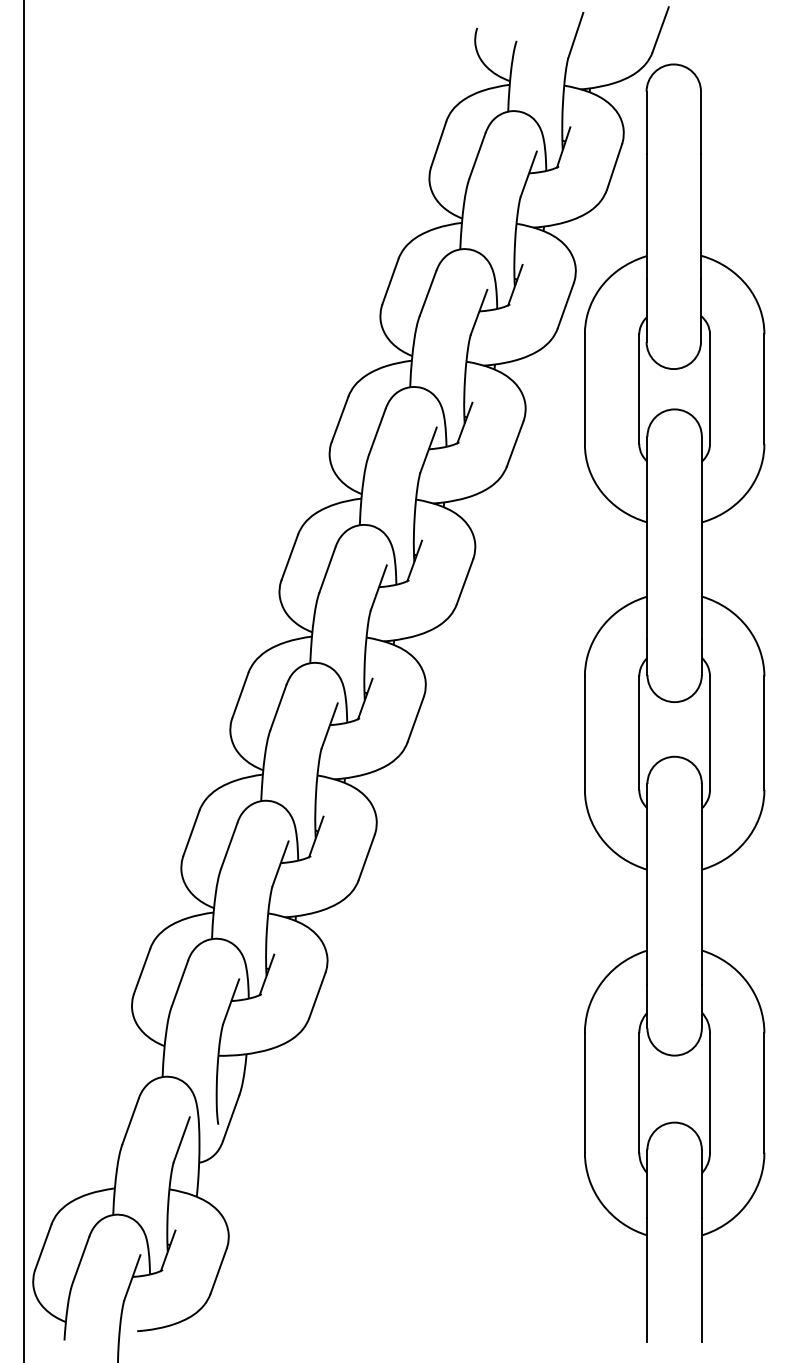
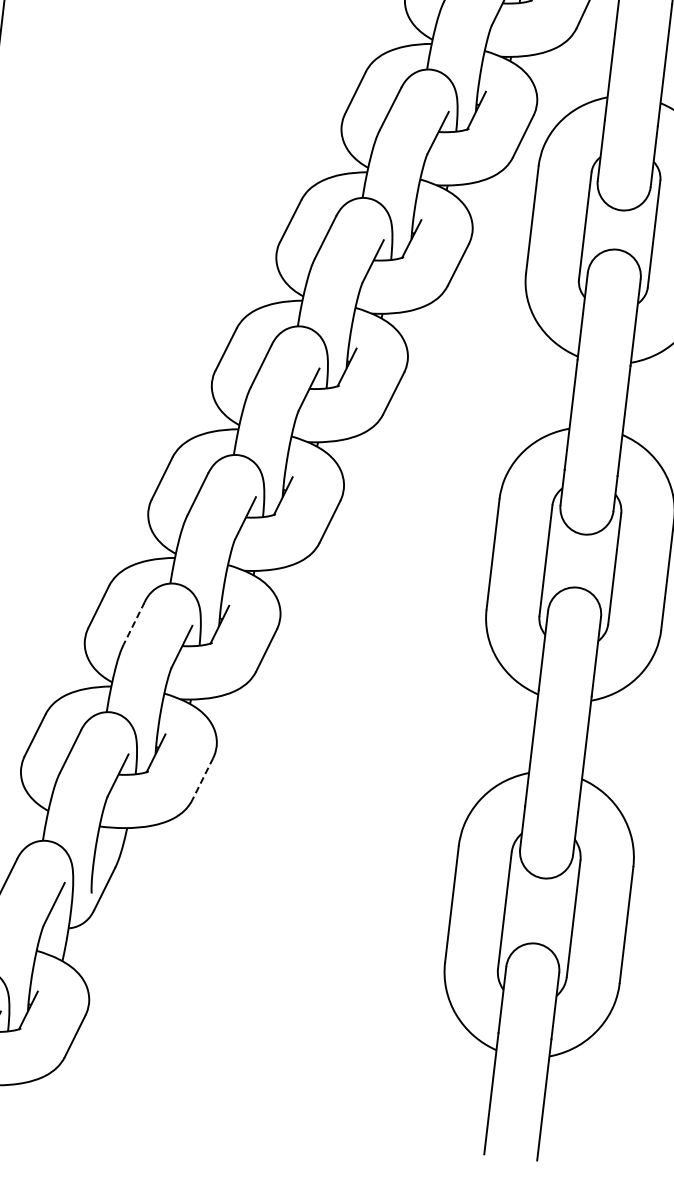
line: (229, 845) -> (134, 623), solid -> dashed
line: (317, 995) -> (202, 779), solid -> dashed

